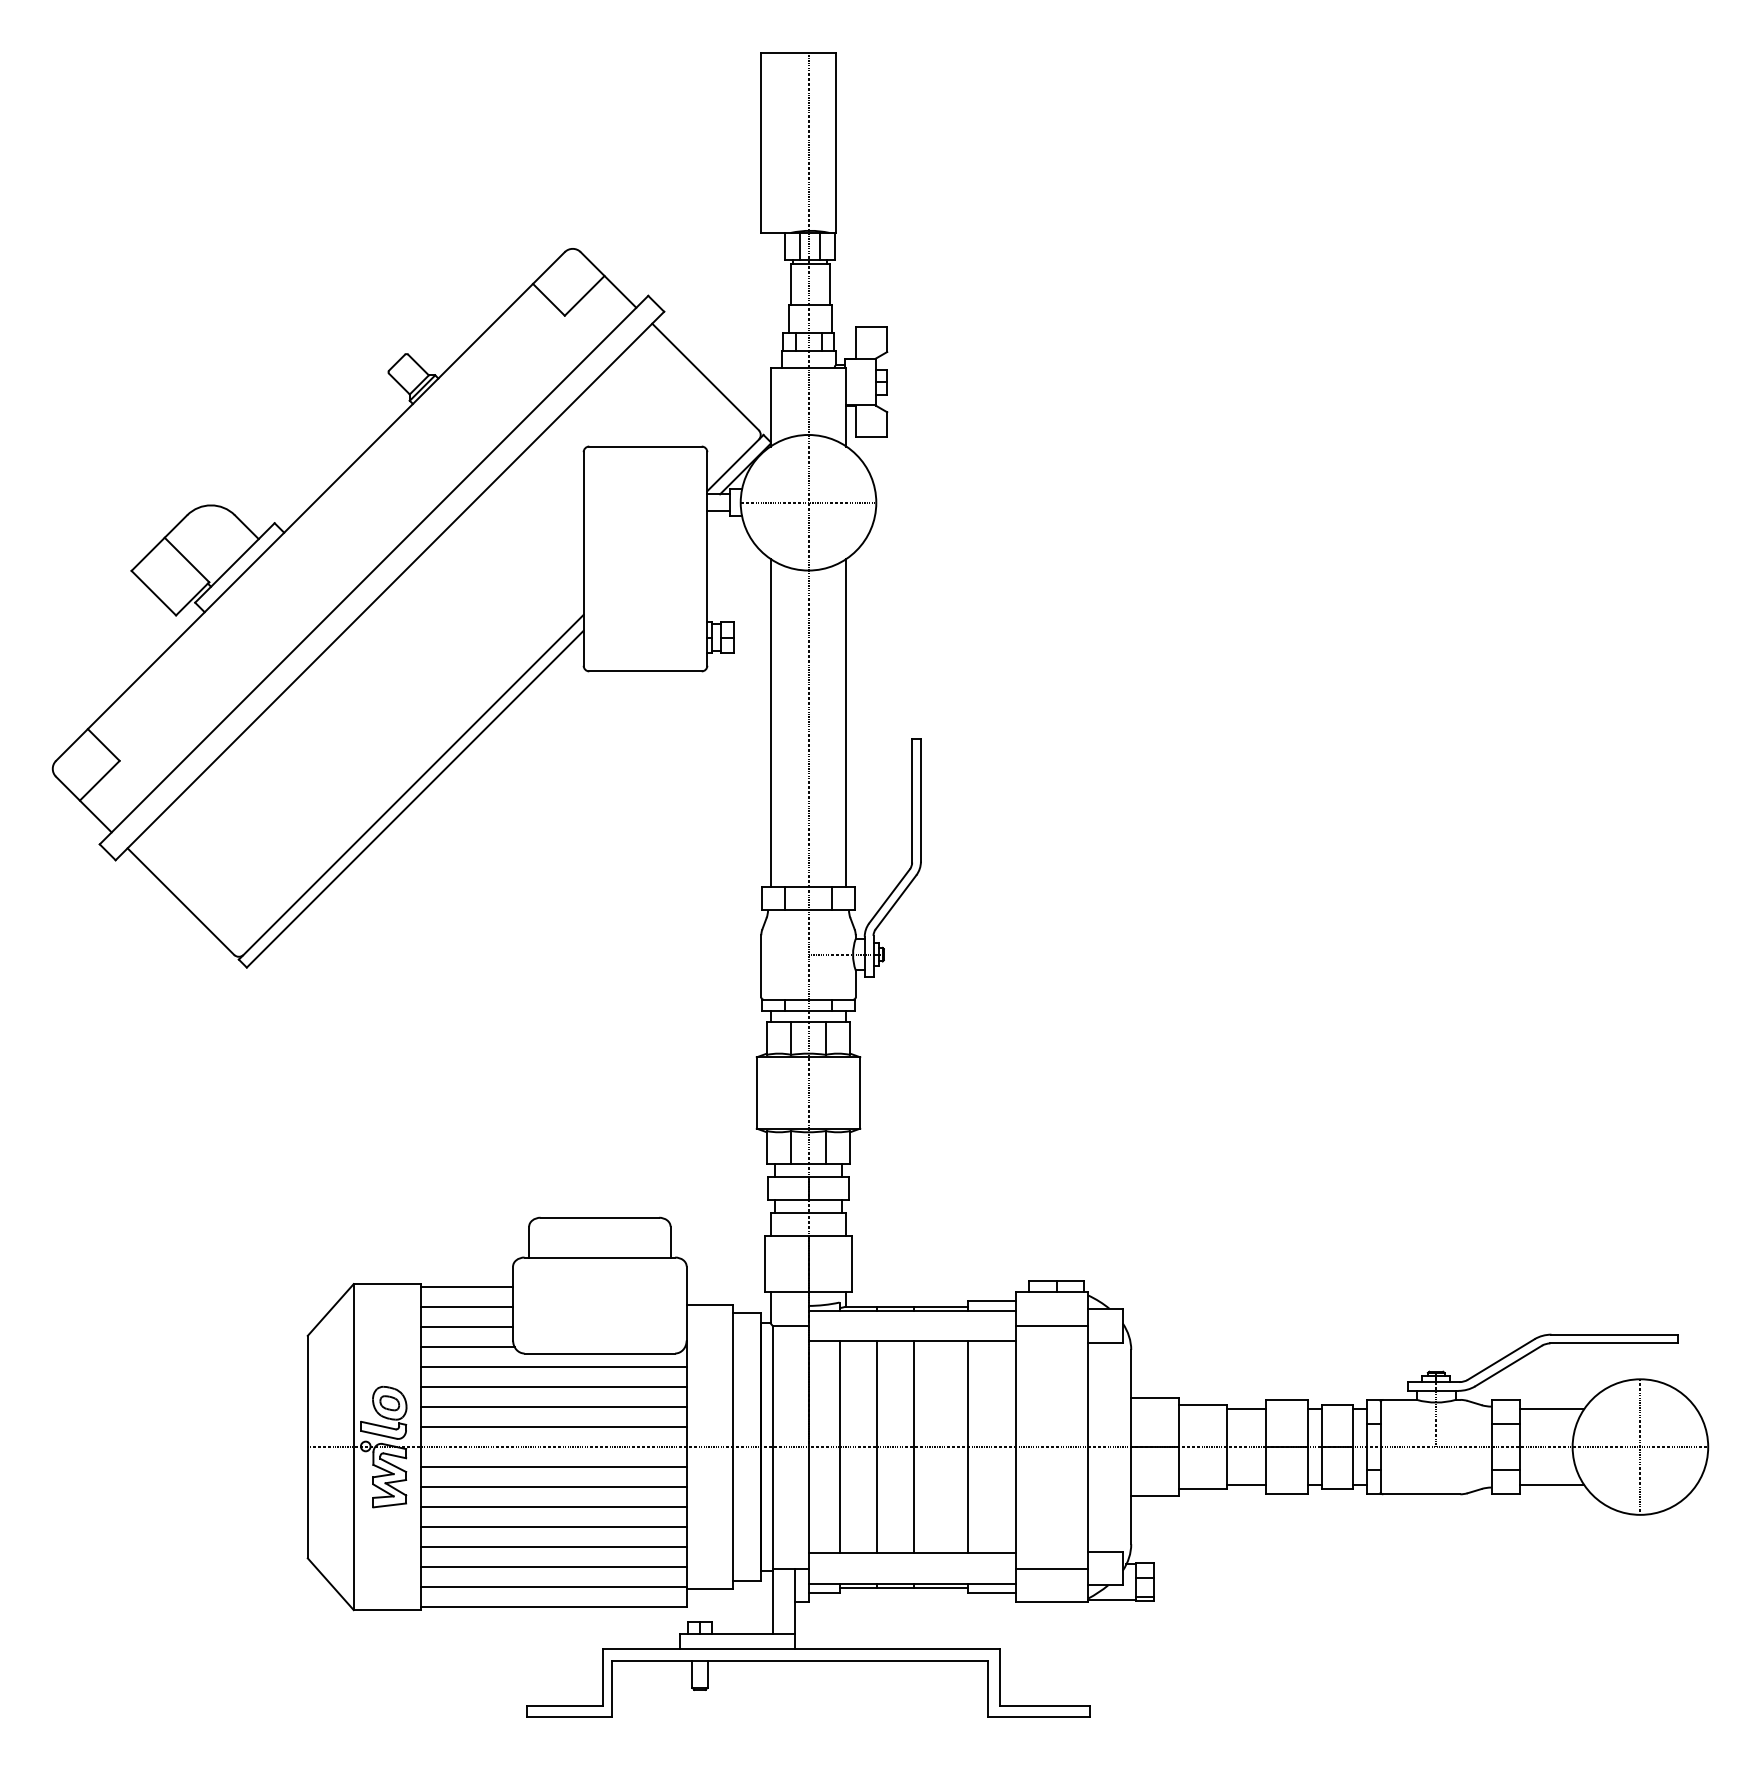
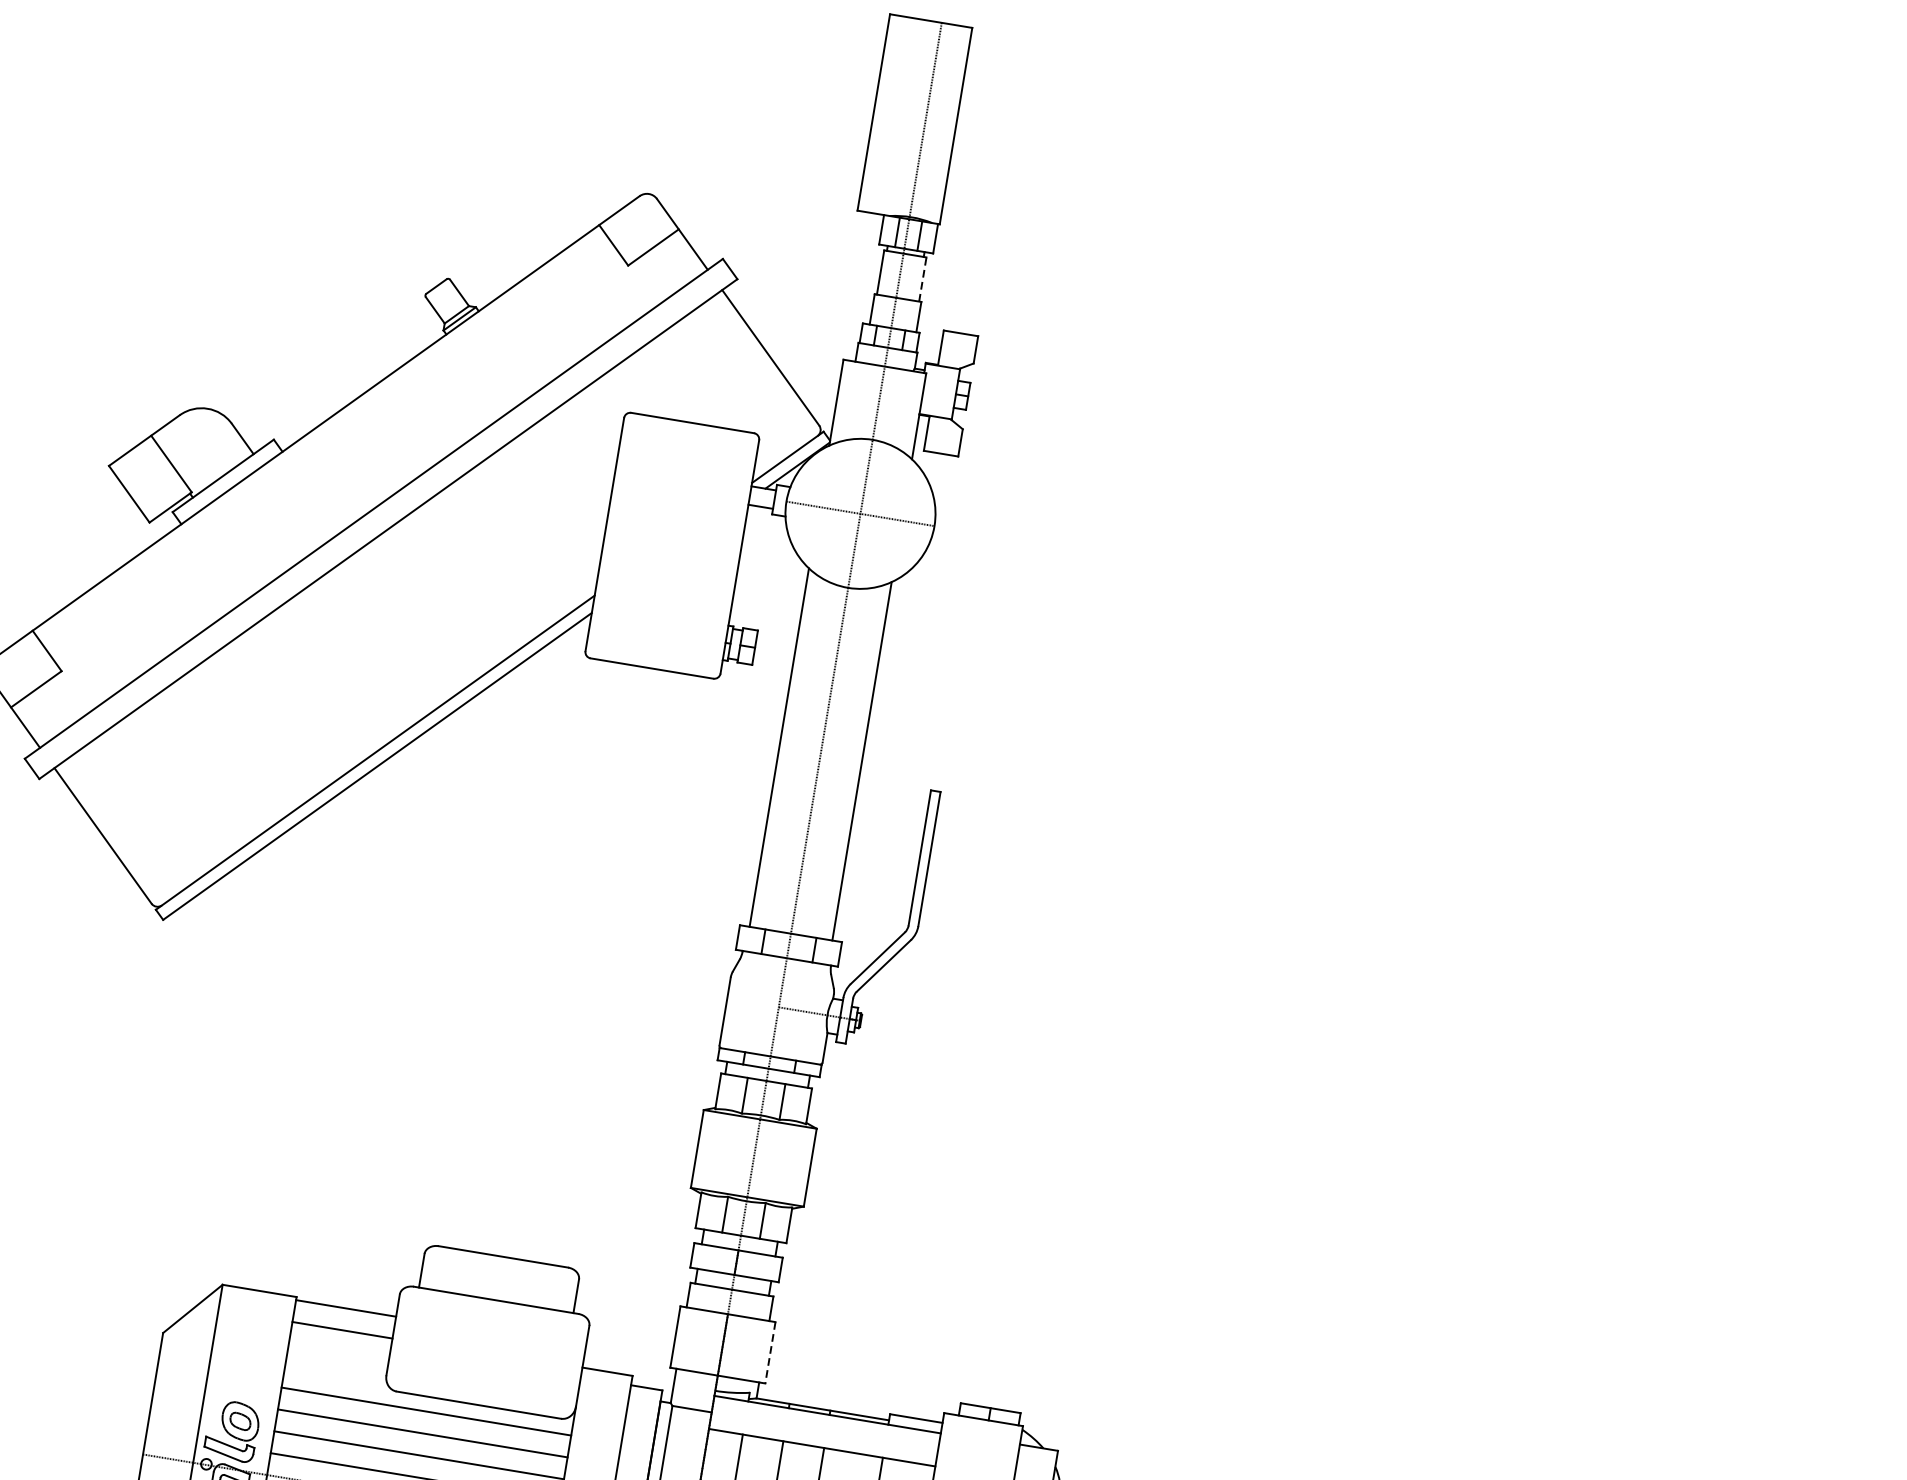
line: (829, 284) -> (922, 279), solid -> dashed
line: (852, 1264) -> (770, 1353), solid -> dashed
line: (1051, 1325) -> (977, 1456), removed
line: (467, 1326) -> (339, 1351), removed
line: (467, 1346) -> (335, 1373), removed

